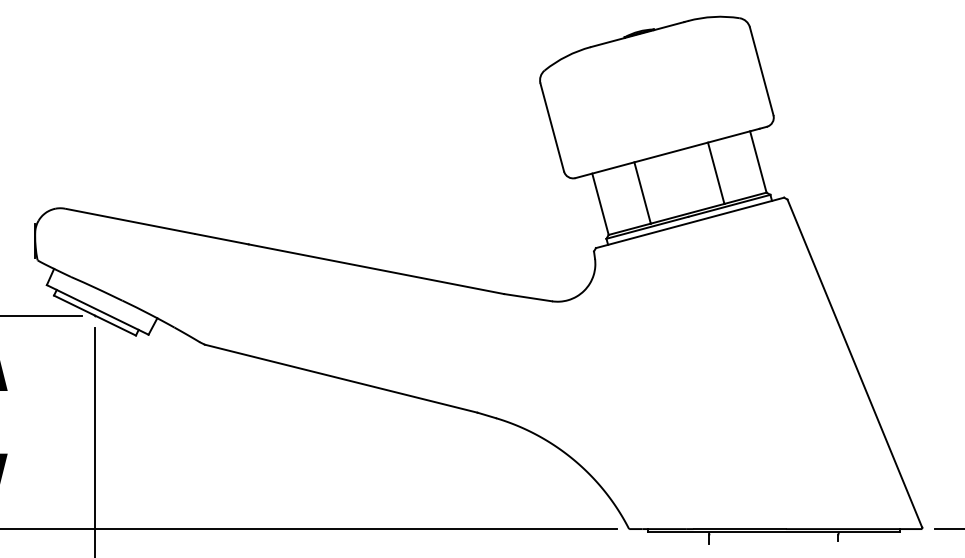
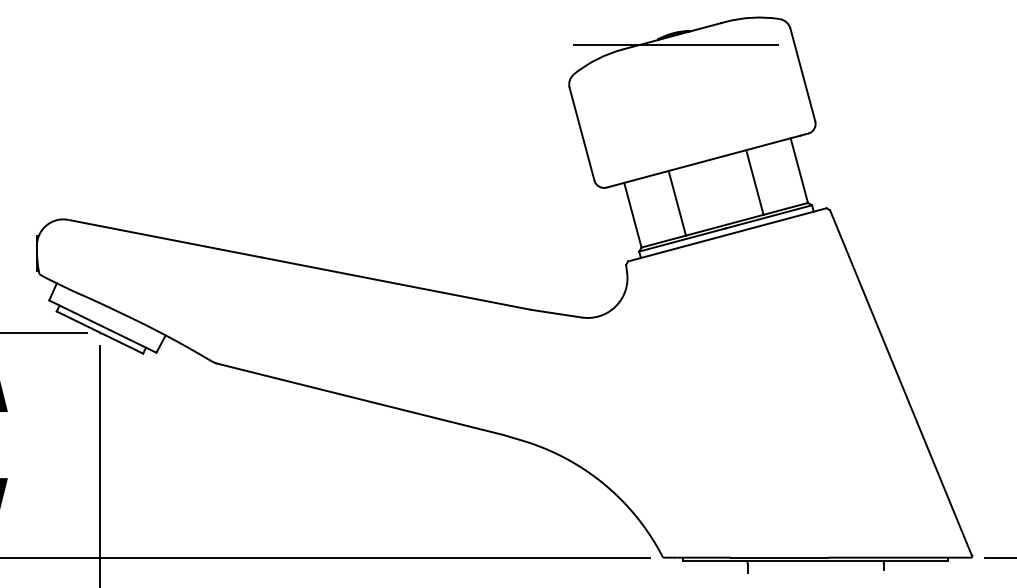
line: (640, 42) -> (675, 44), added

